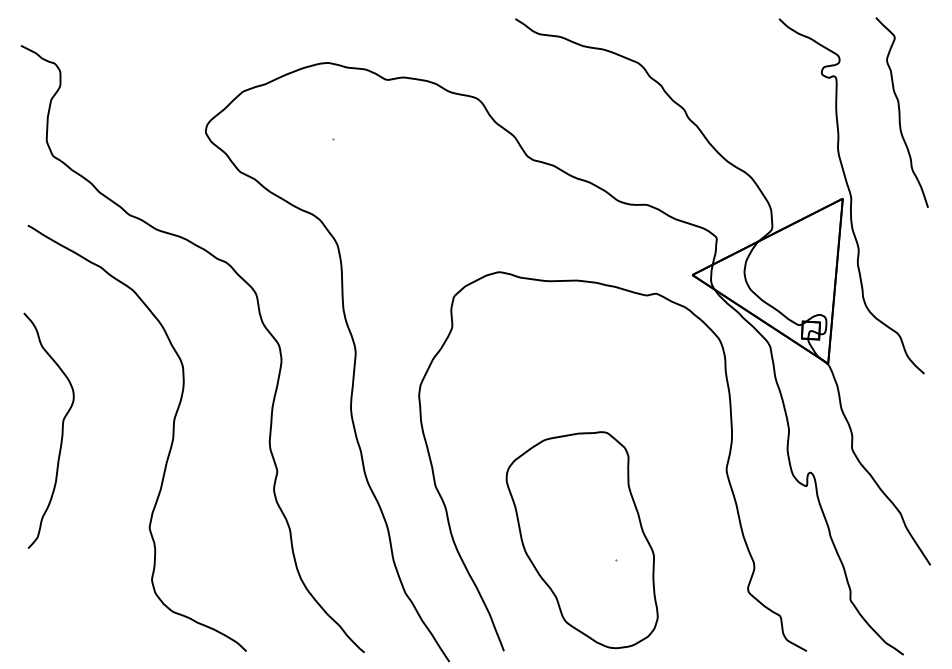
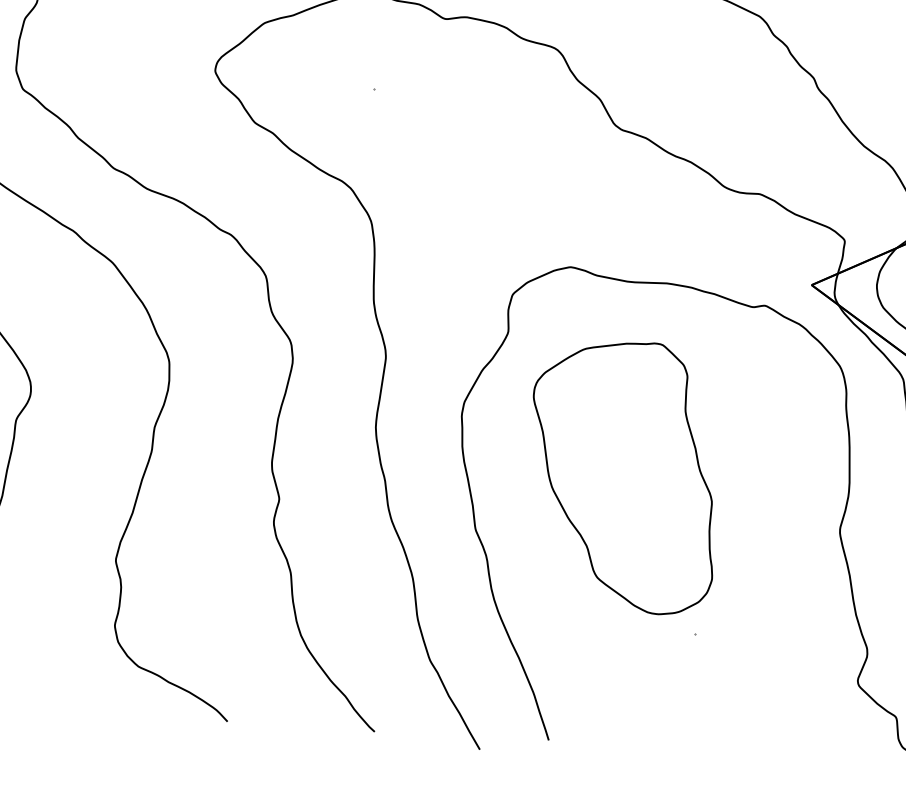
part: (581, 540) -> (622, 477), moved

